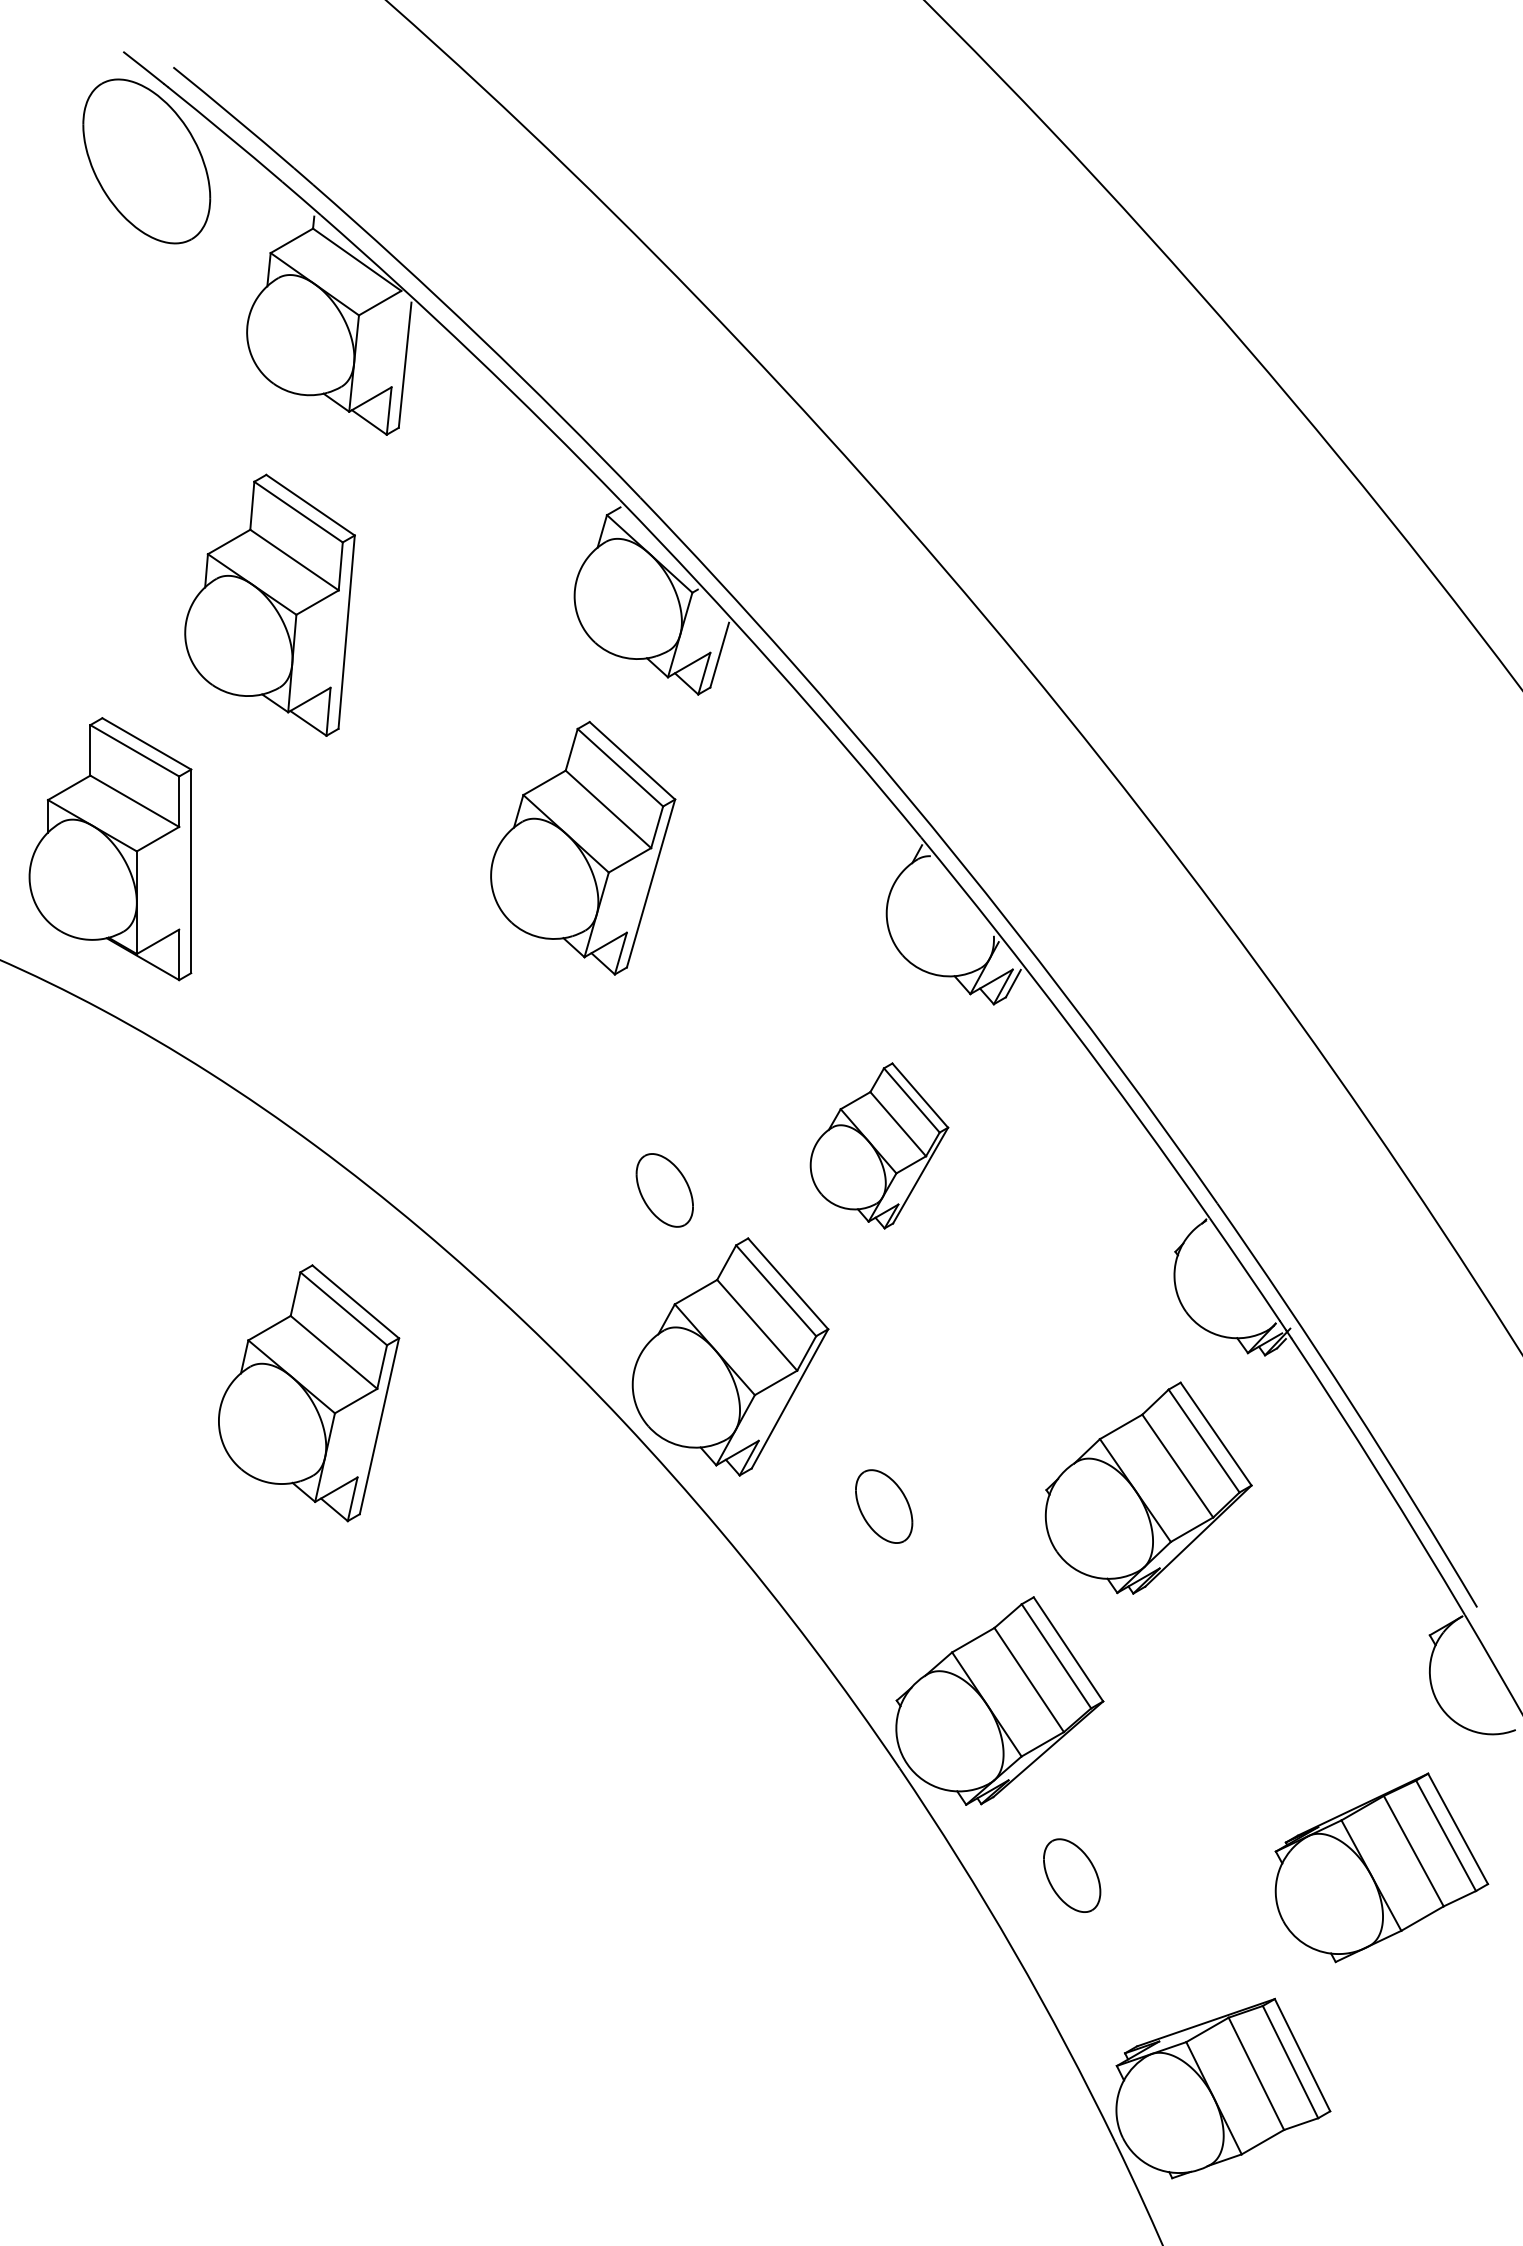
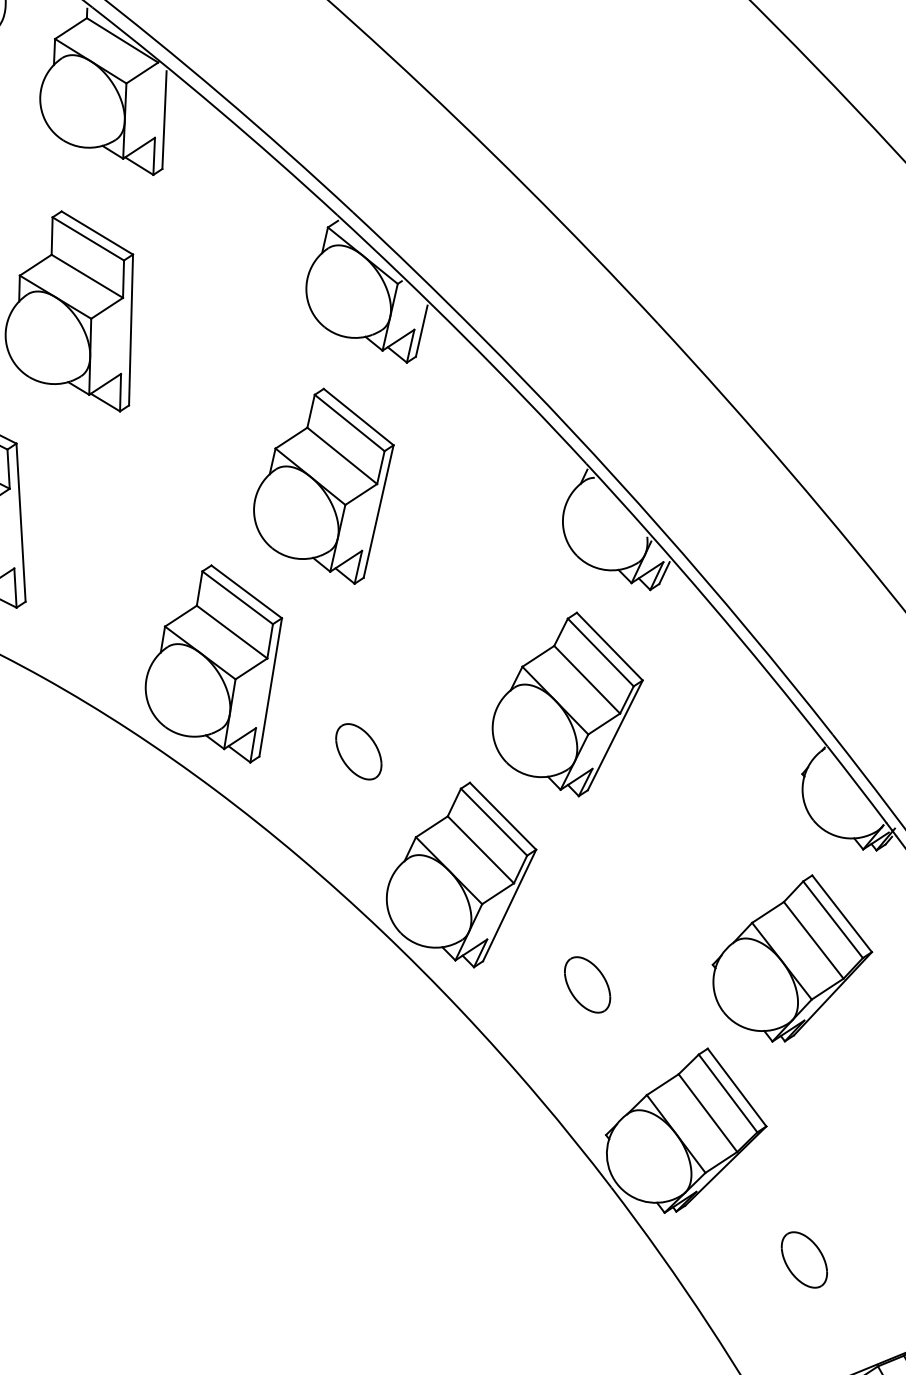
part: (879, 1145) -> (567, 704), size x1.43
part: (664, 1190) -> (358, 751), moved
part: (309, 1393) -> (214, 665), moved
part: (1072, 1875) -> (804, 1259), moved

